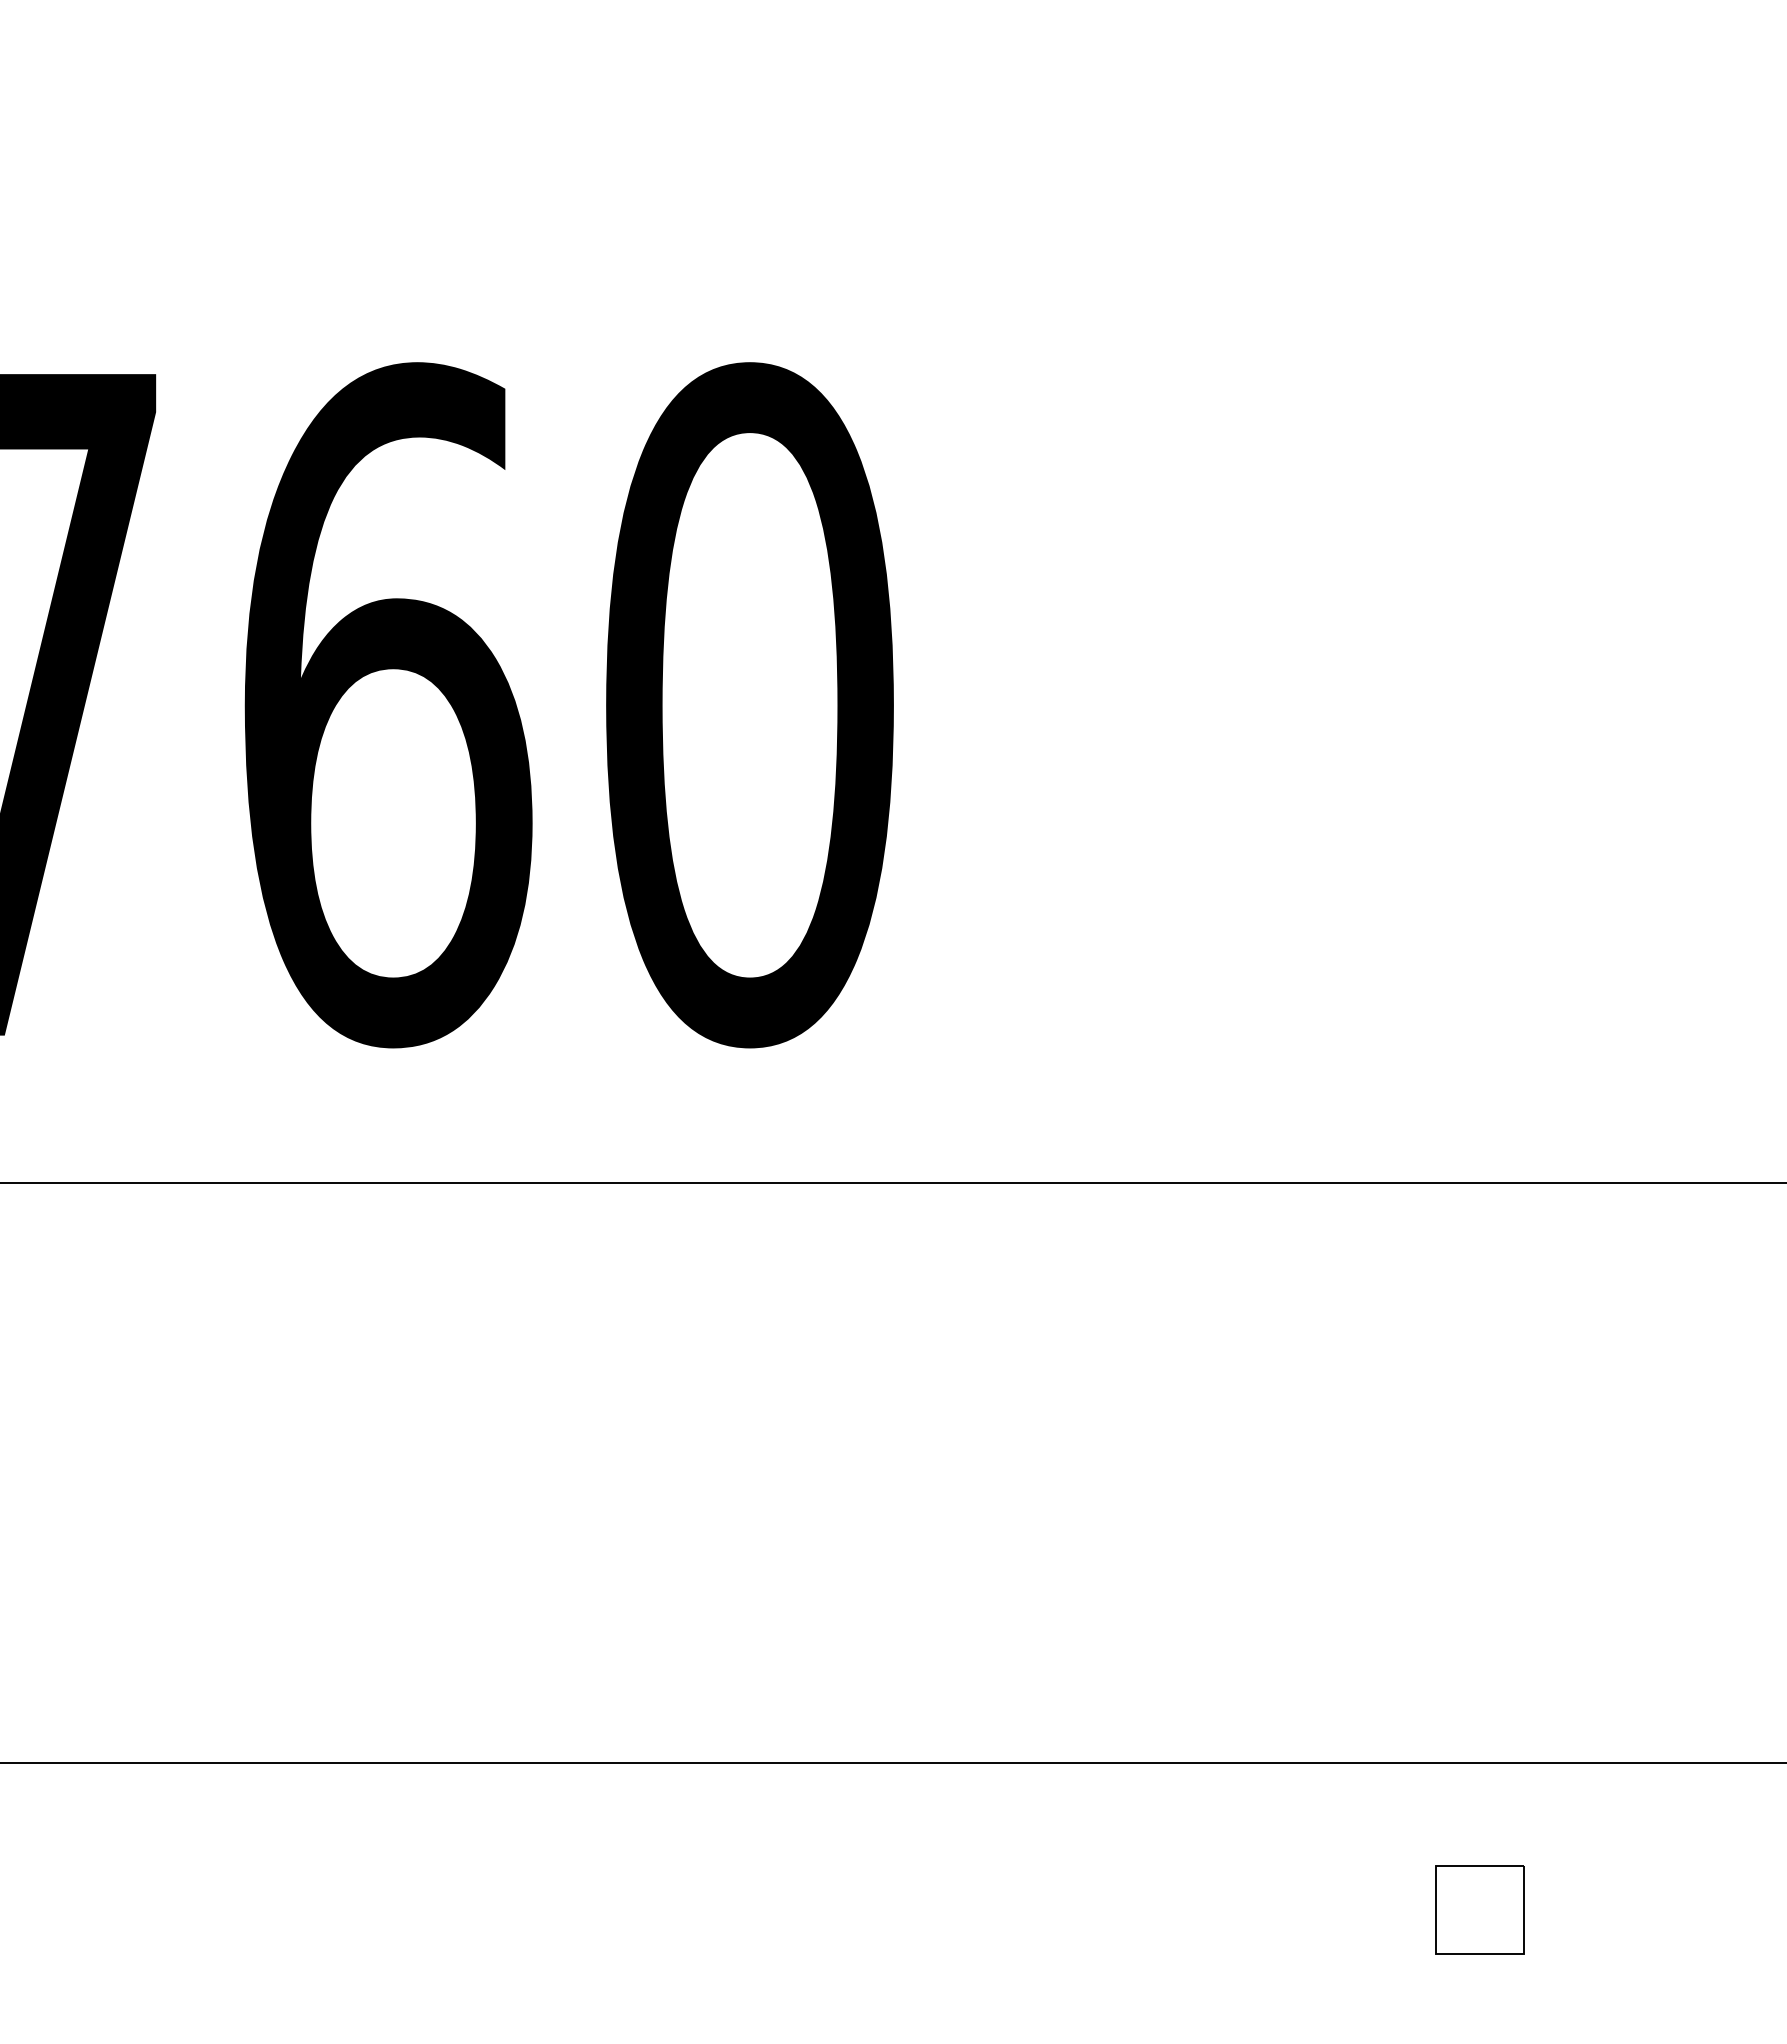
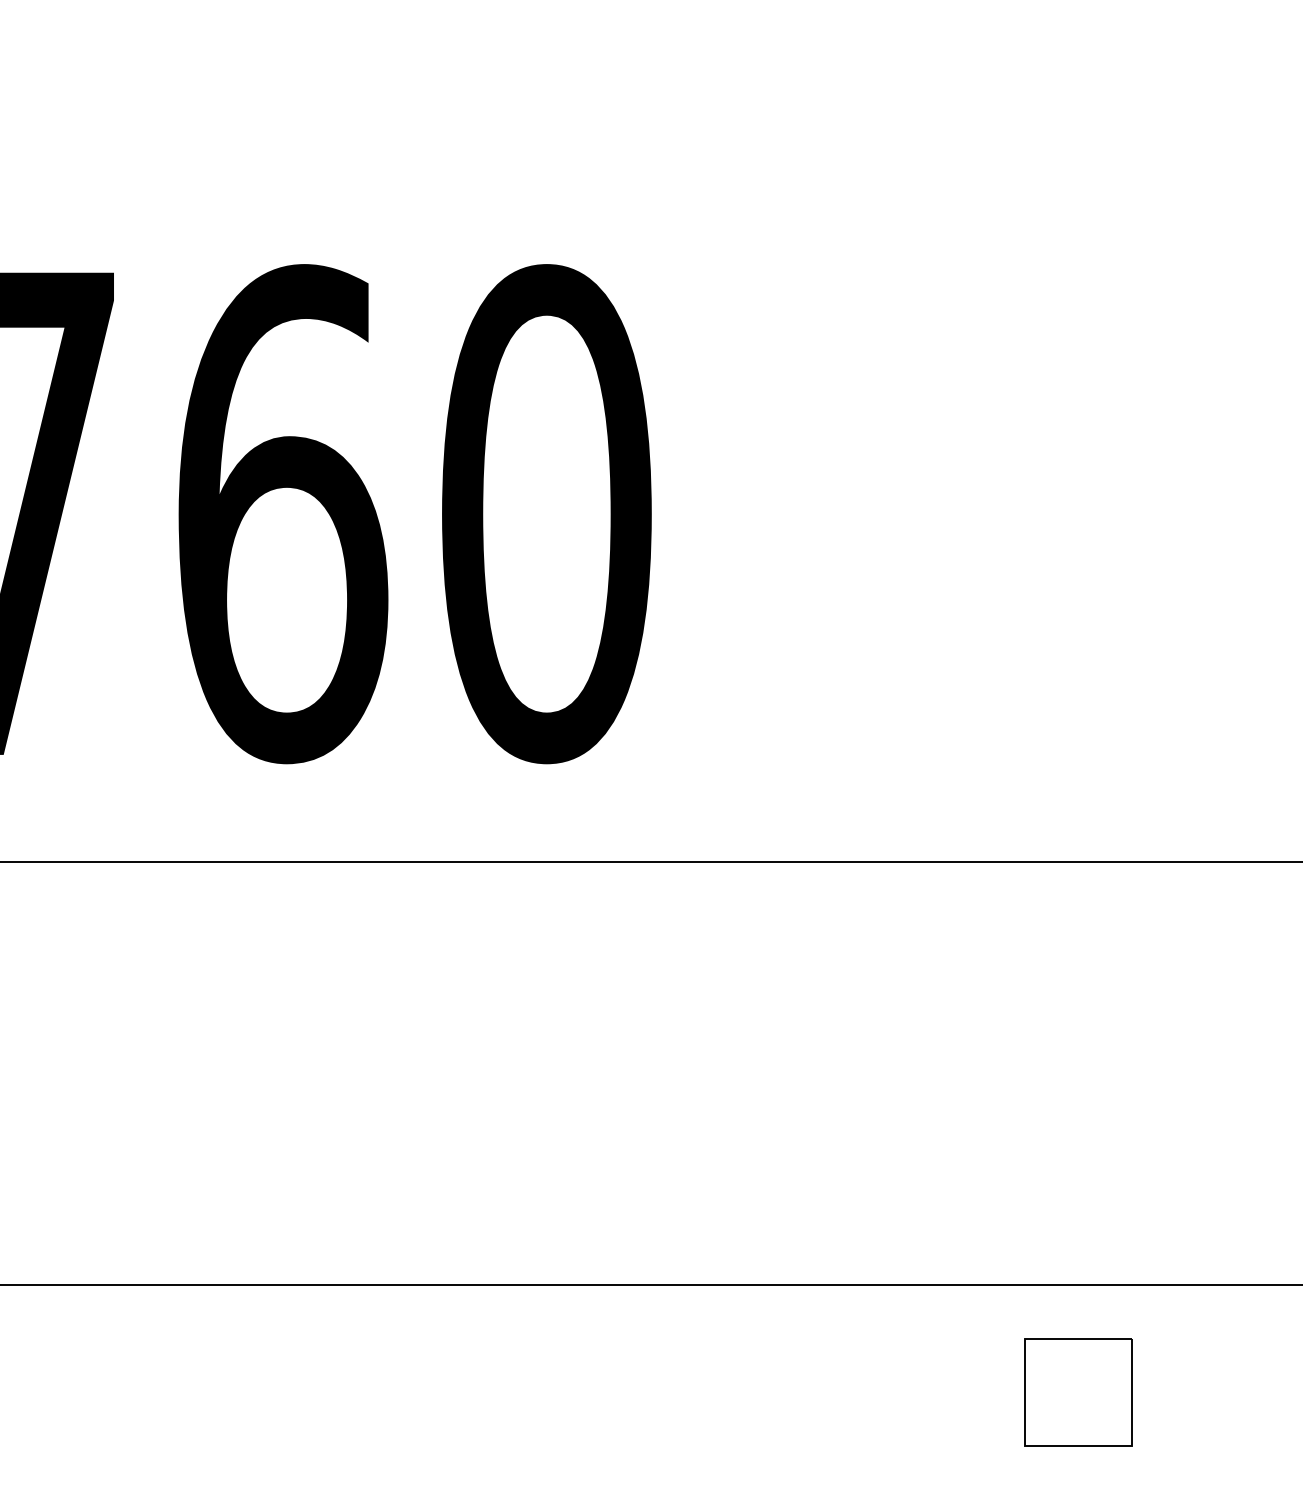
part: (1479, 1909) -> (1078, 1391), size x1.67

